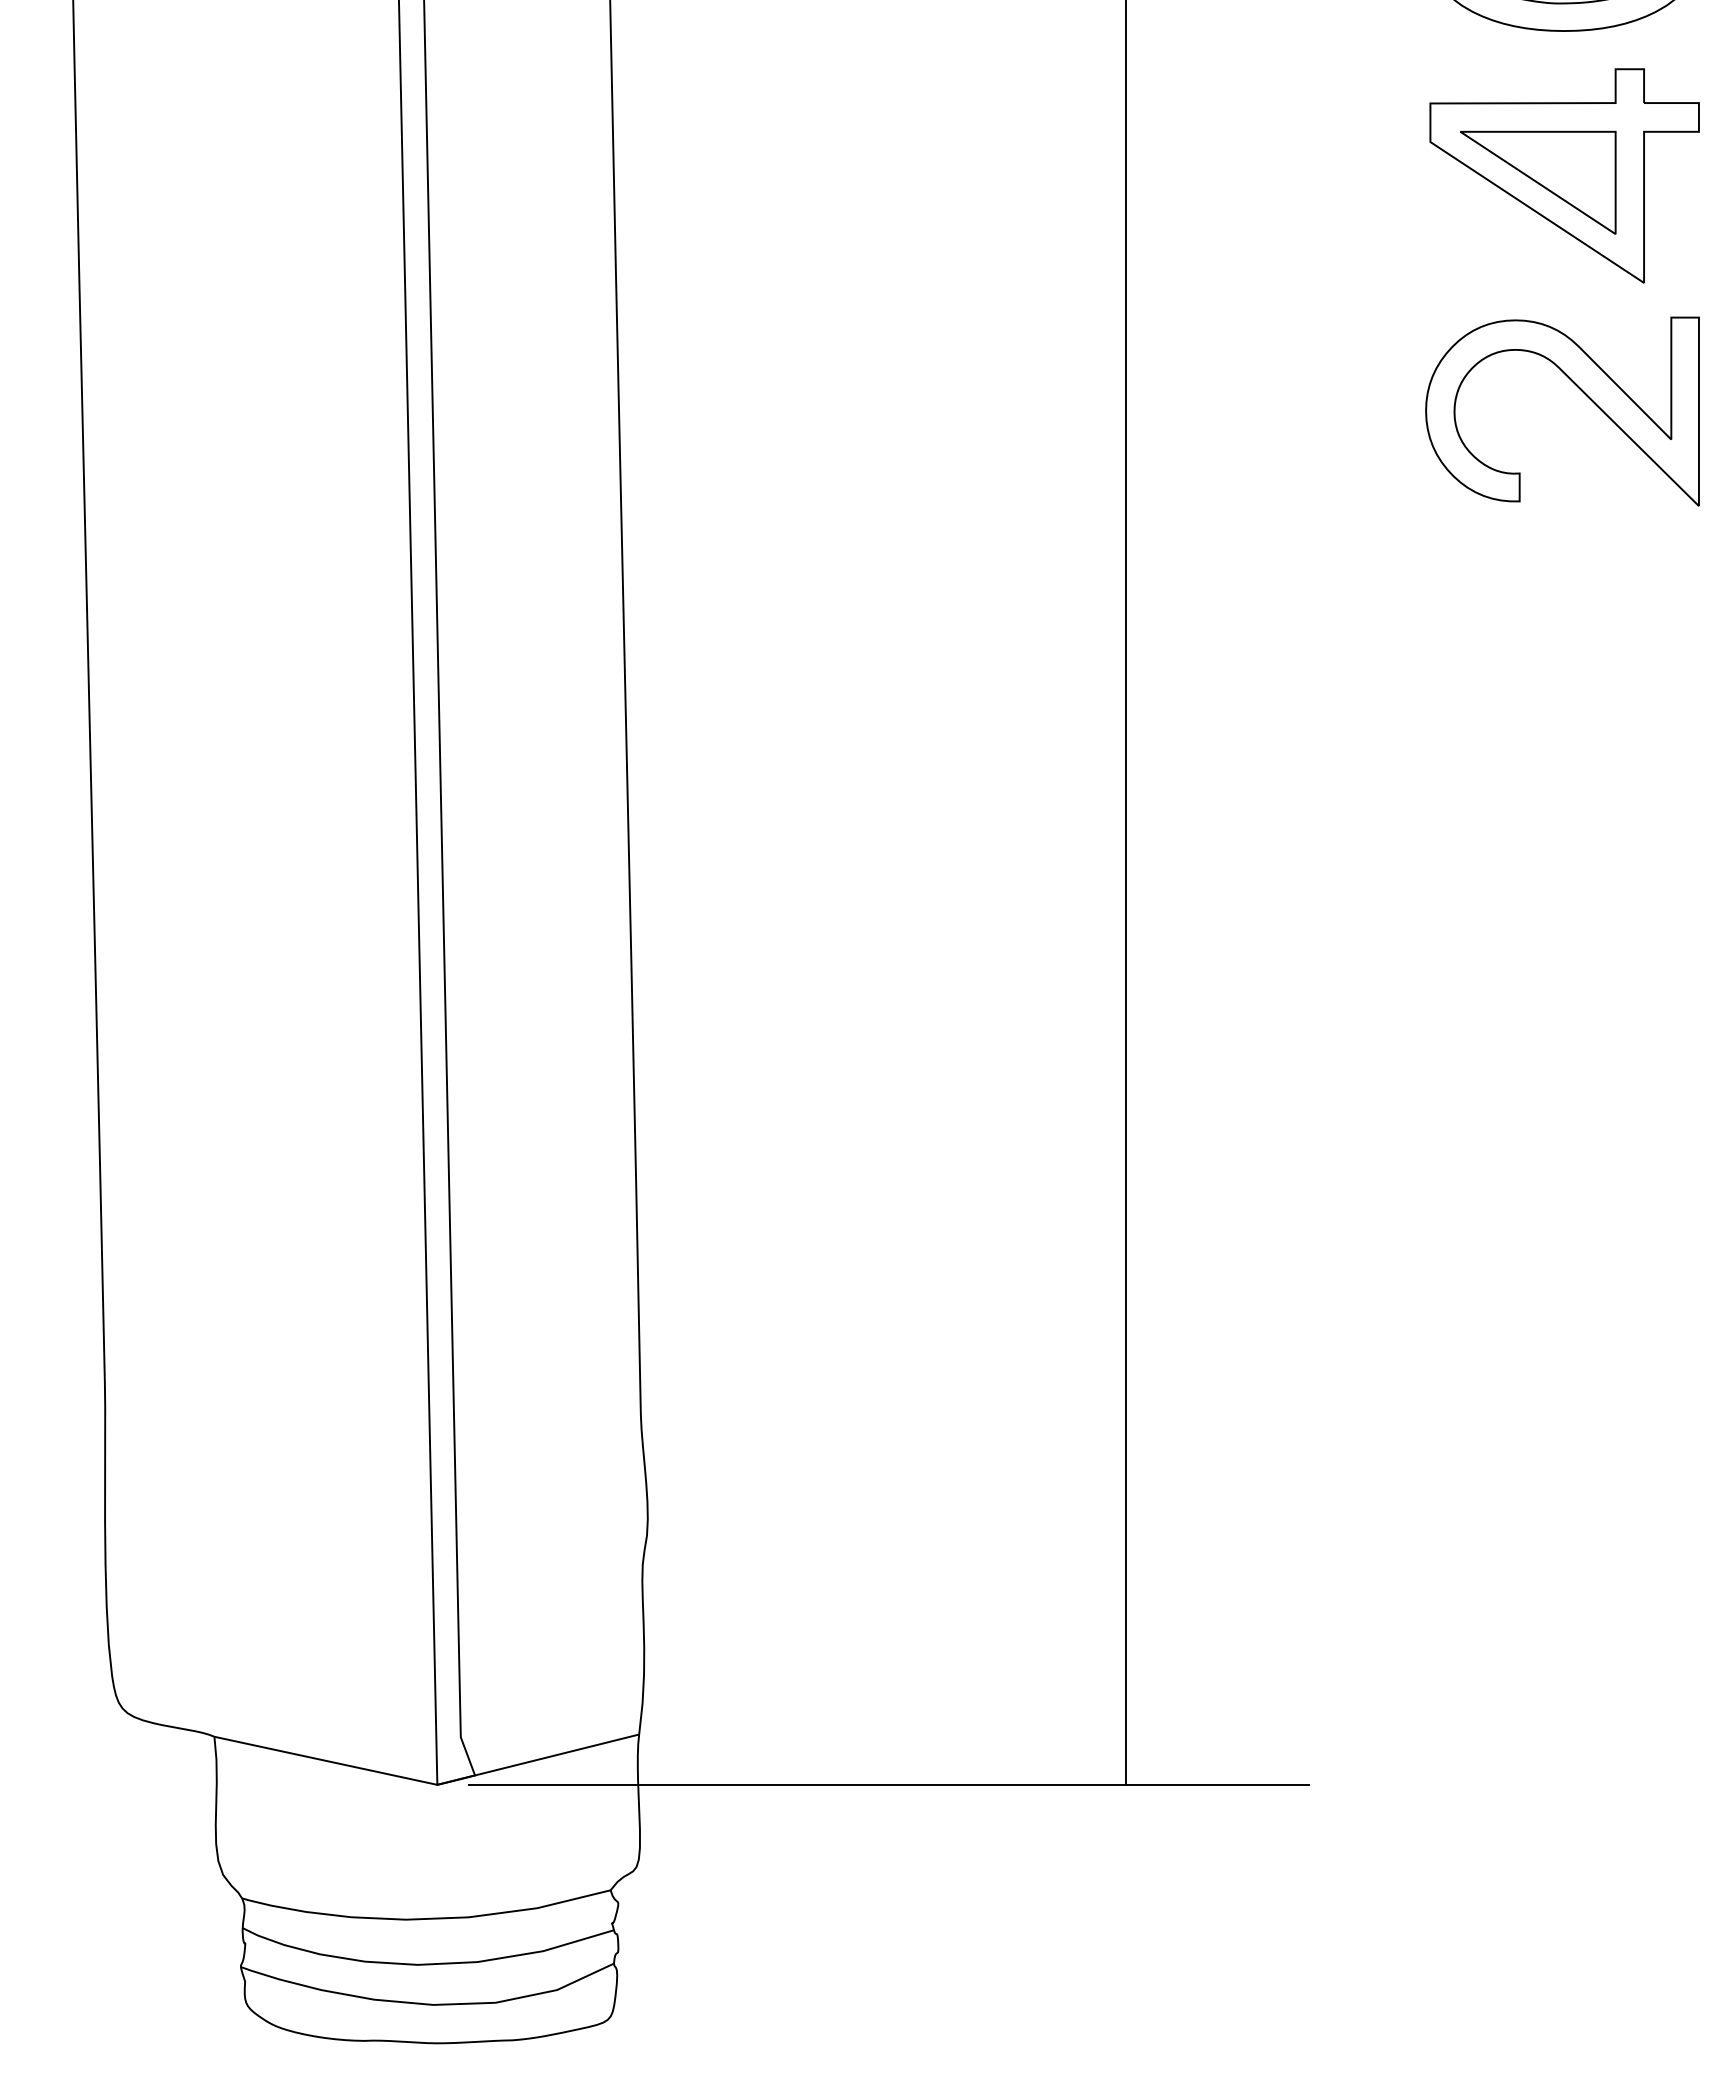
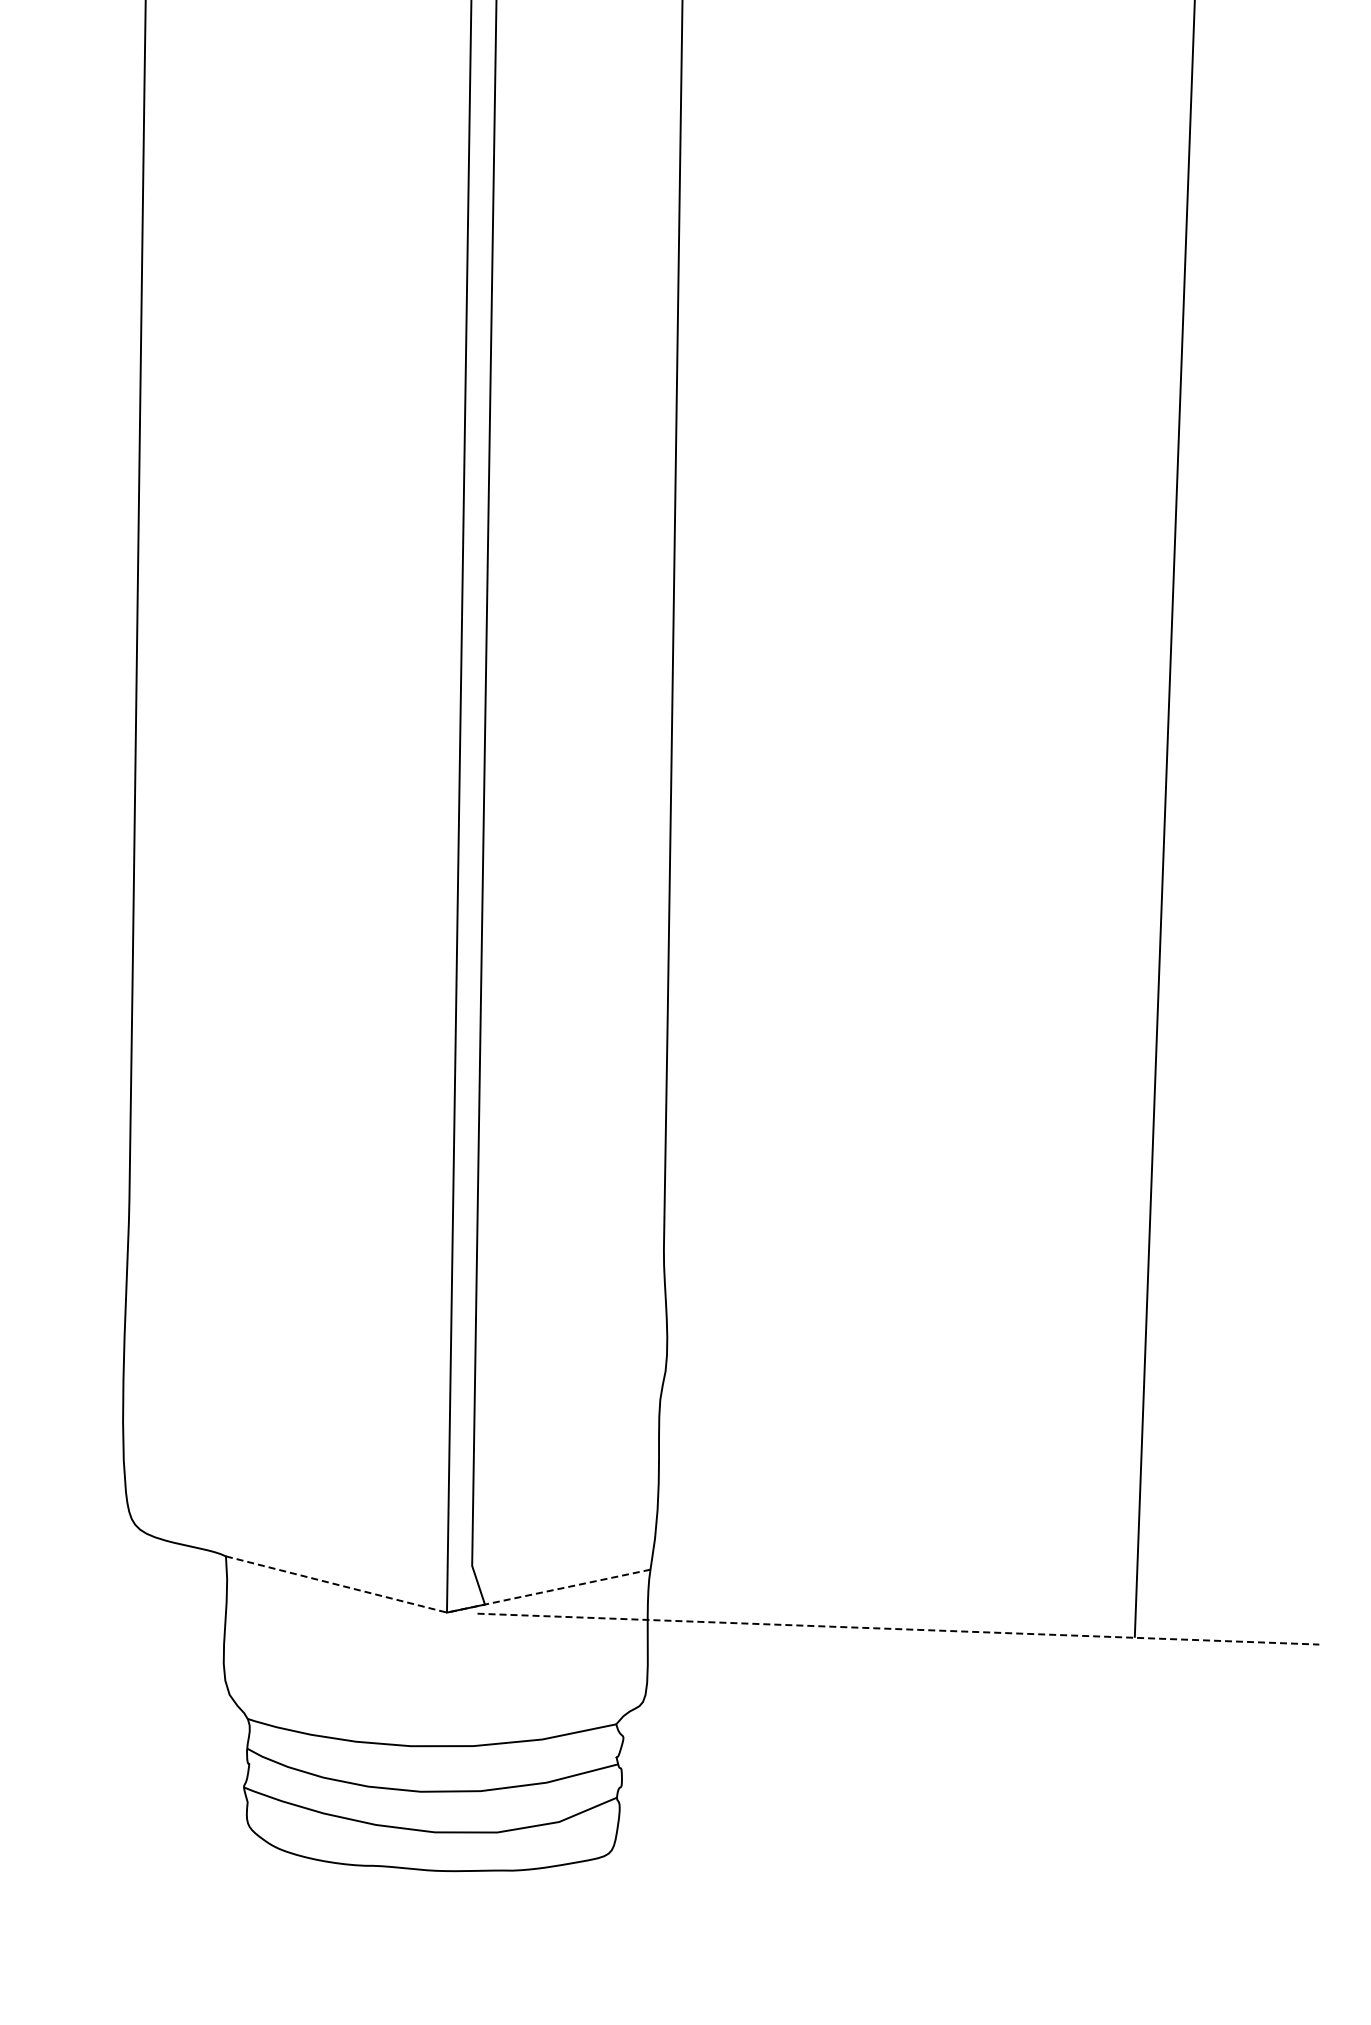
line: (428, 1782) -> (438, 1609), solid -> dashed
line: (889, 1784) -> (898, 1628), solid -> dashed

